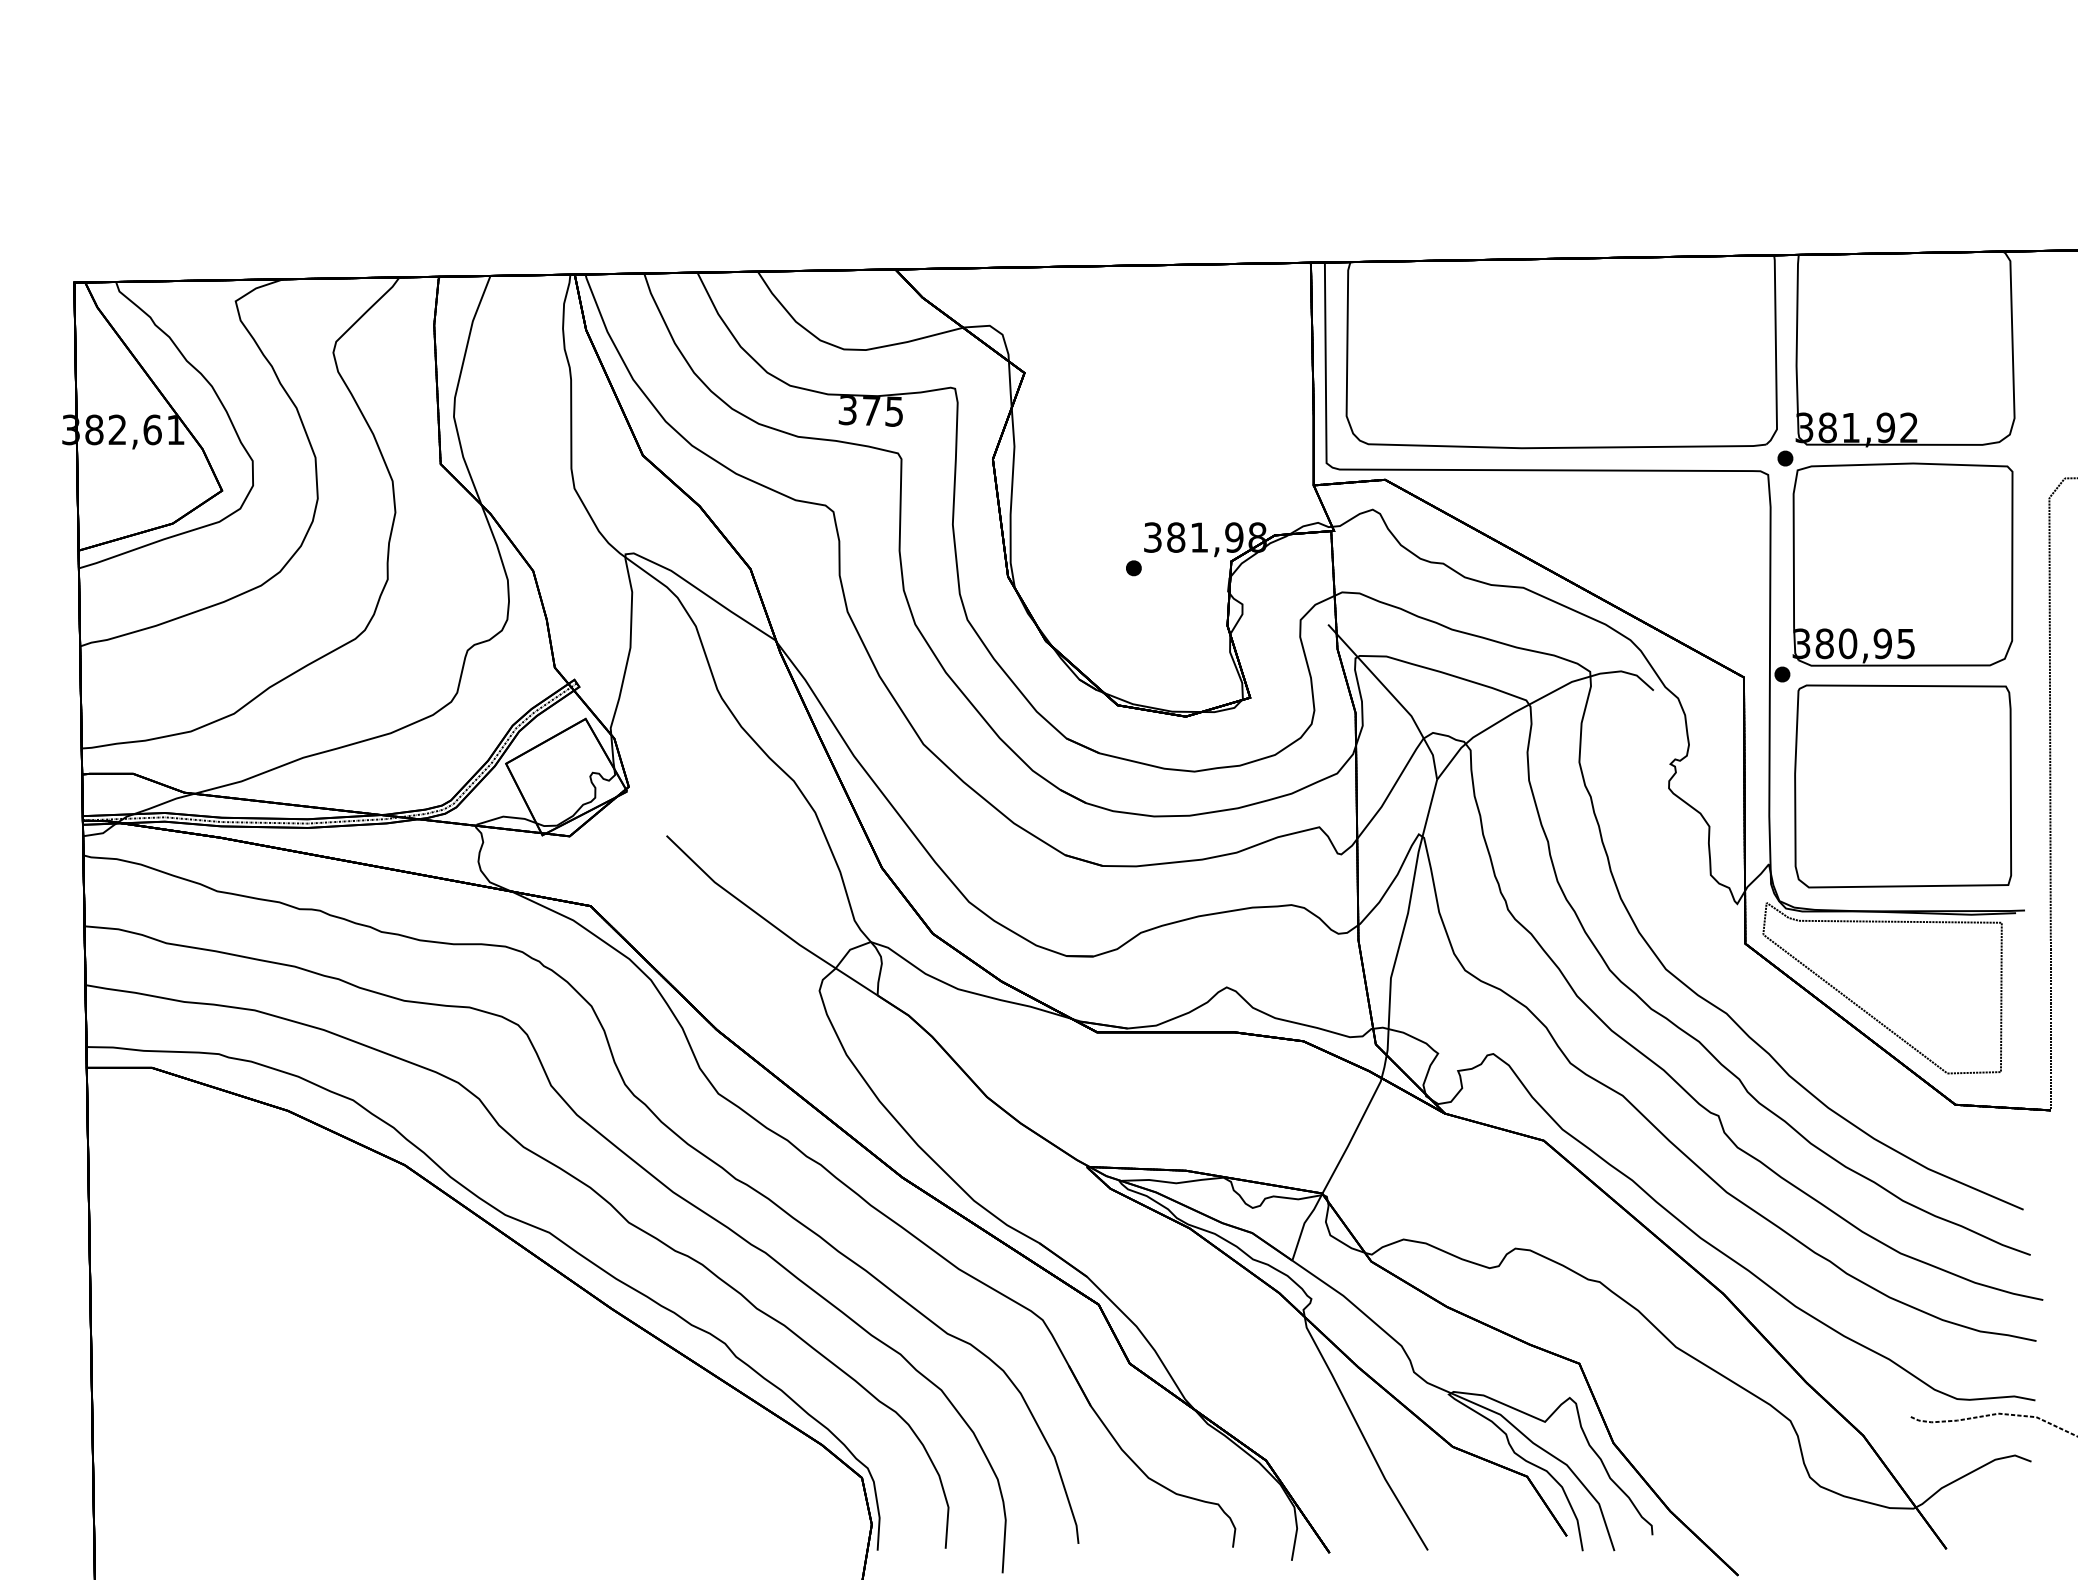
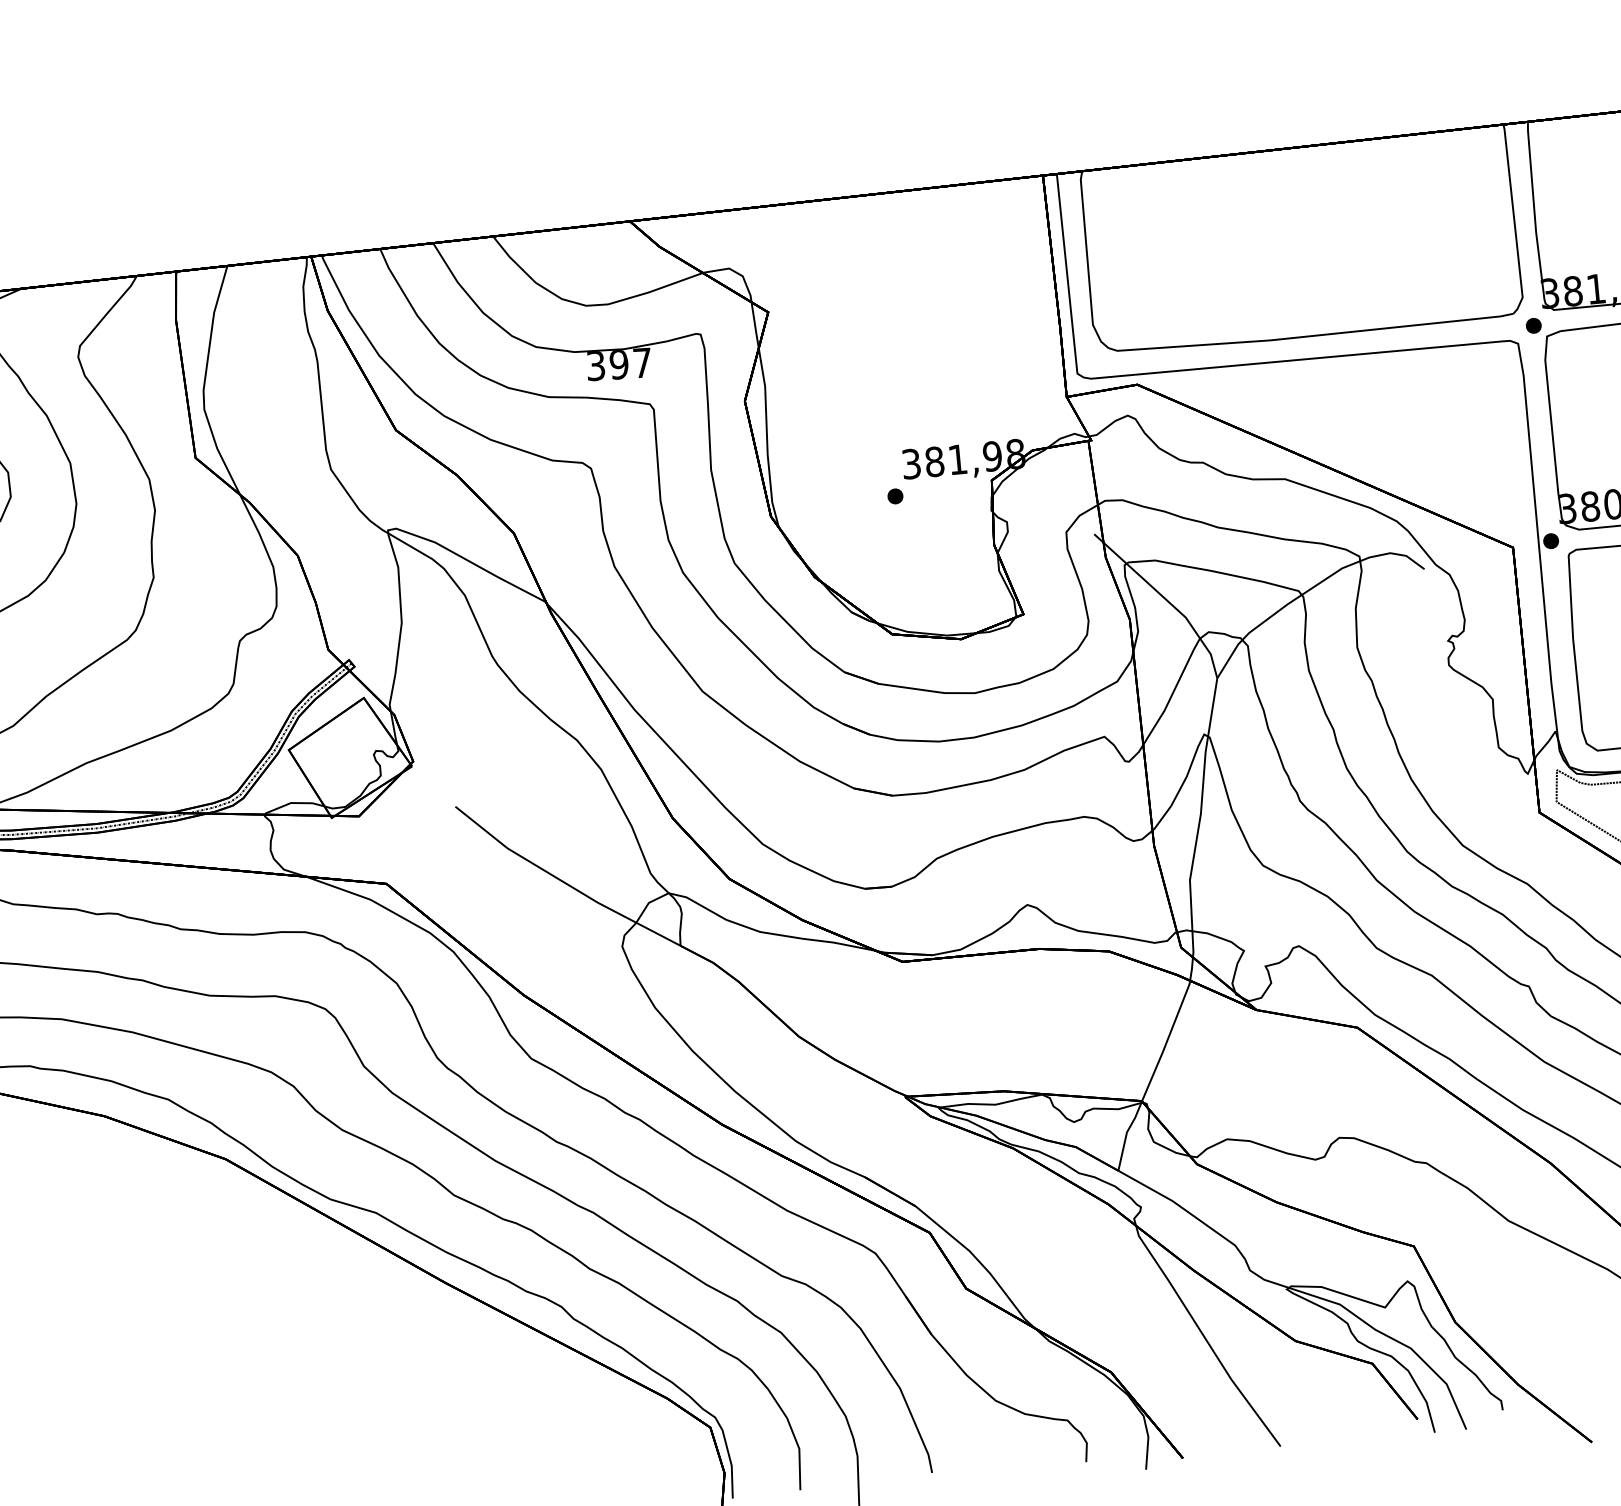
text: (882, 411) -> (630, 363), 375 -> 397

